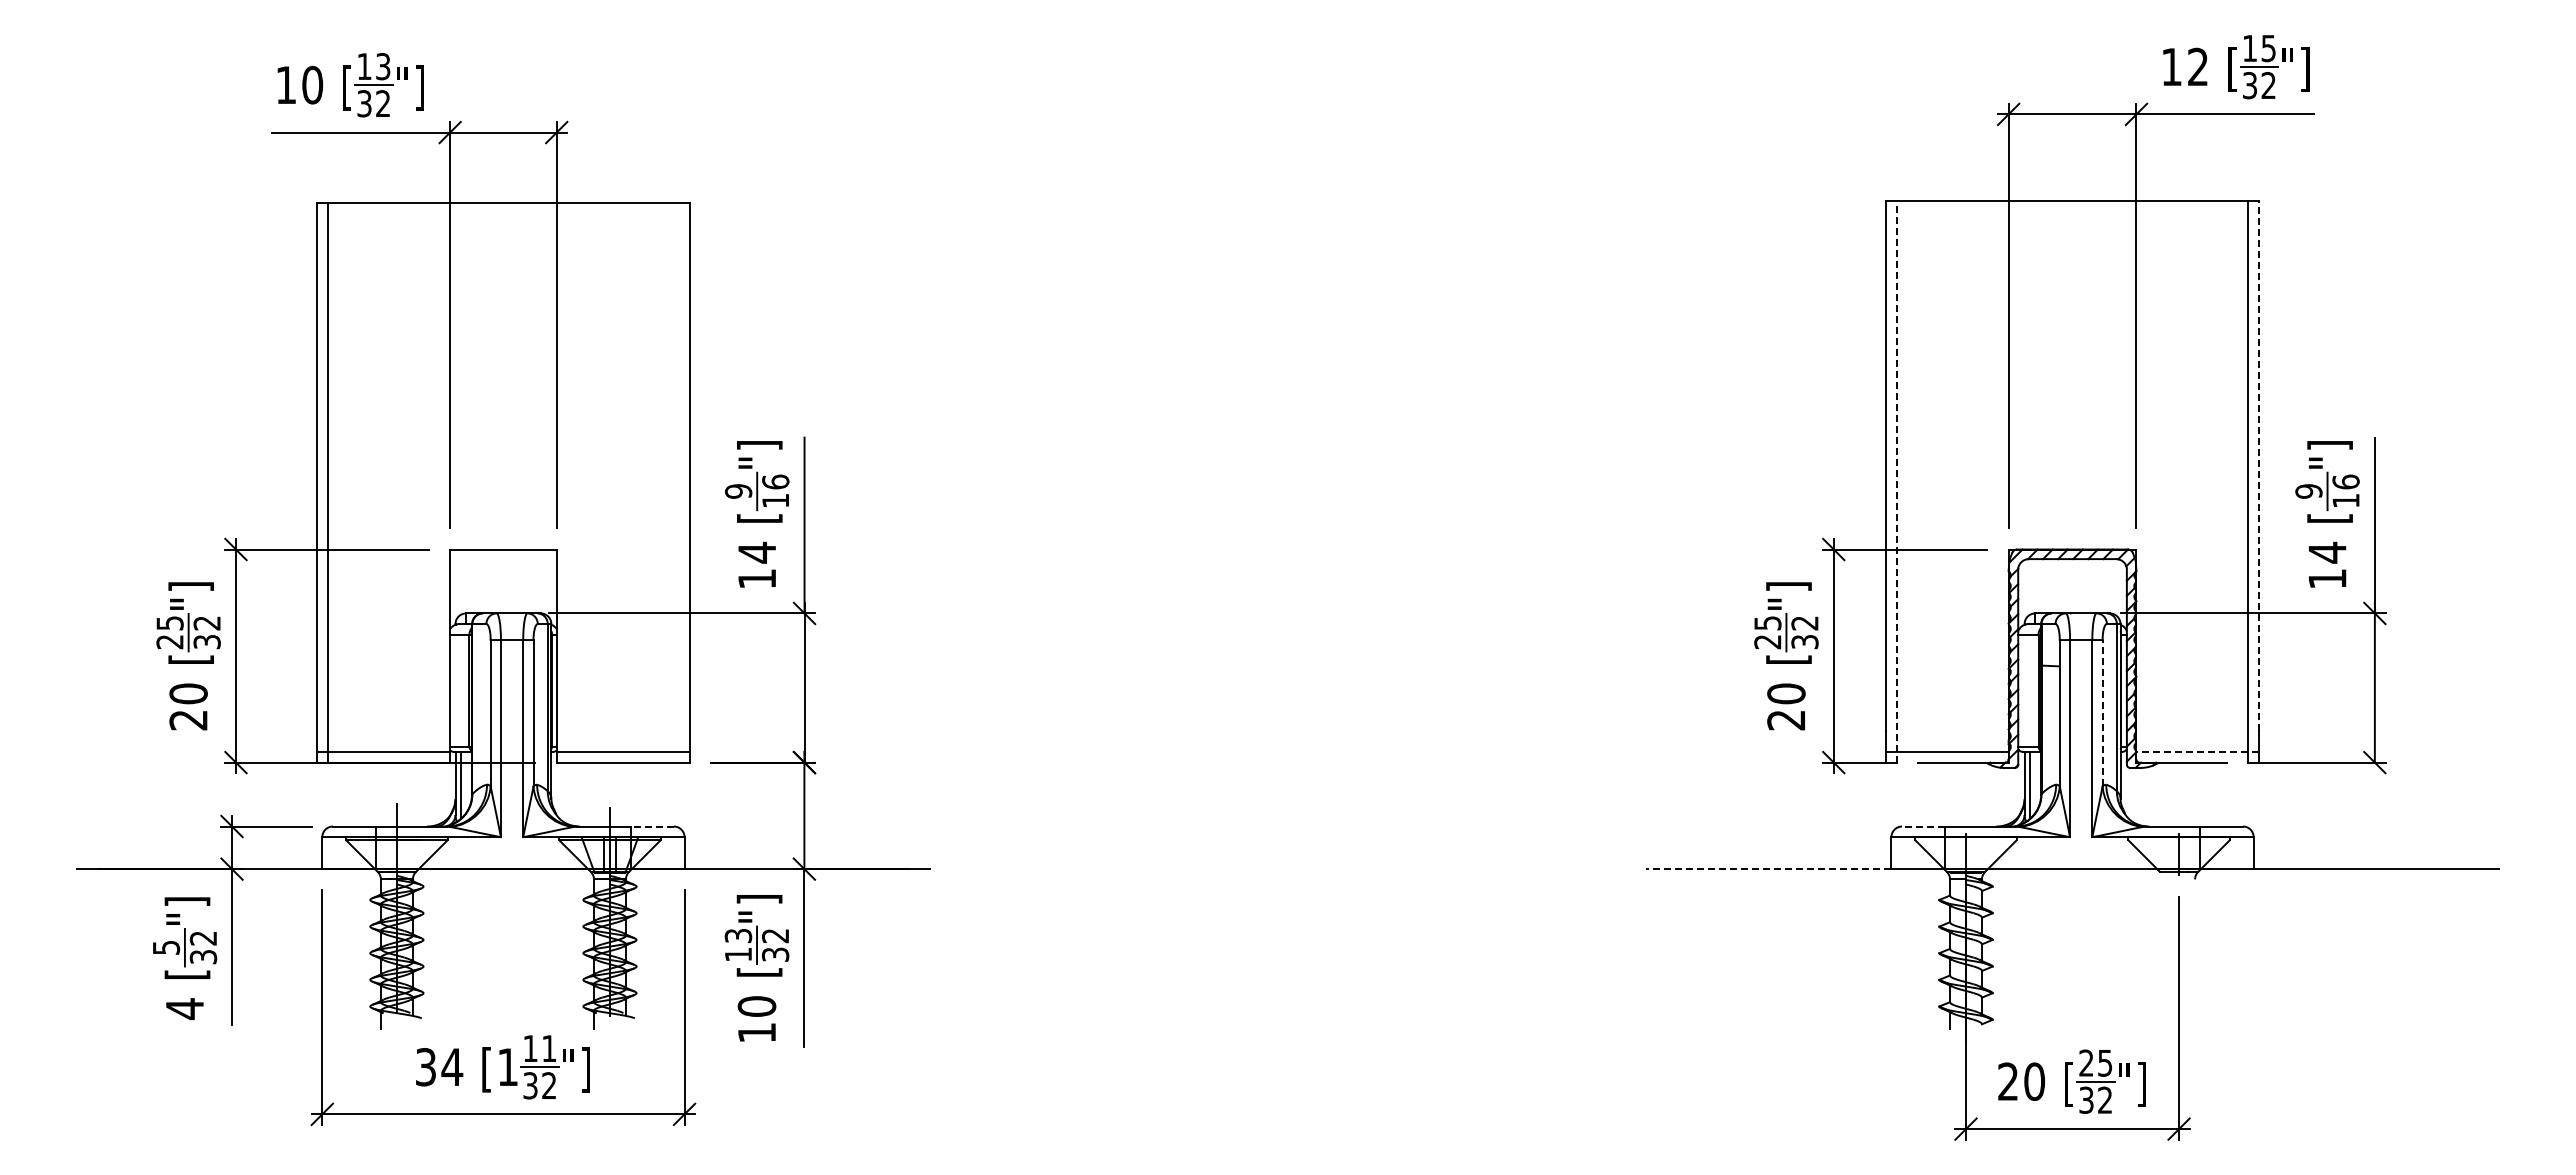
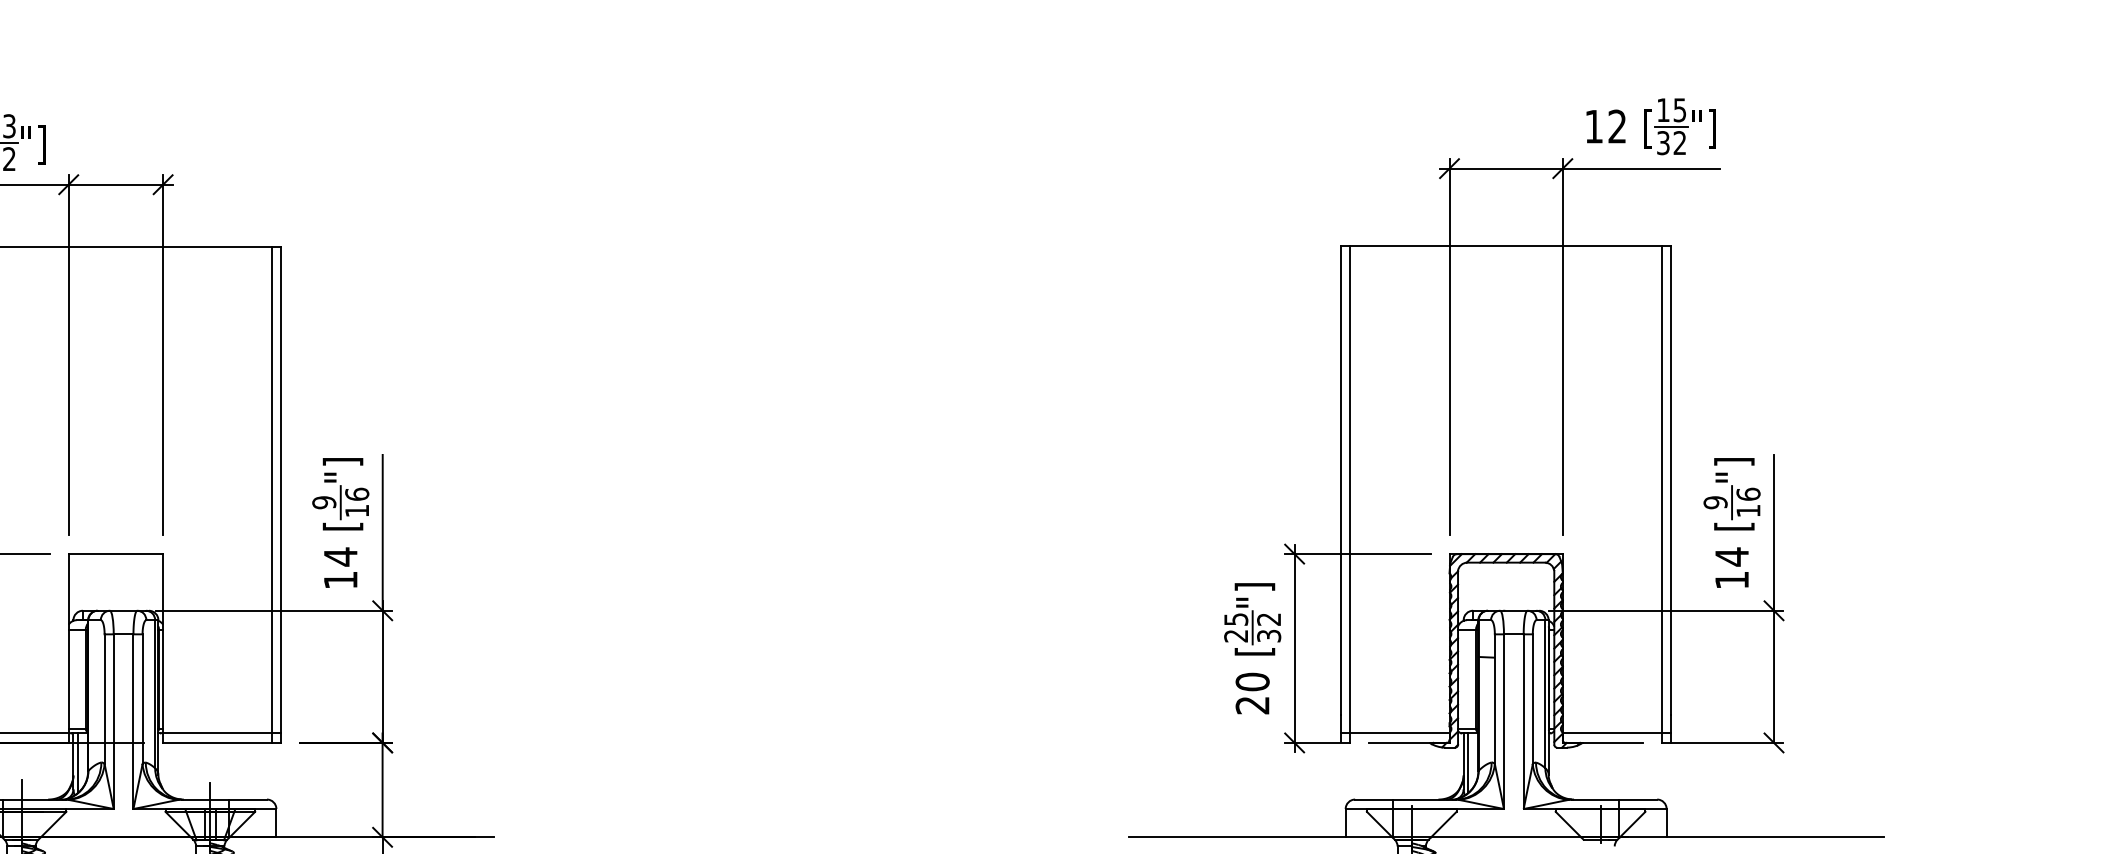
line: (2258, 466) -> (1670, 480), dashed -> solid
line: (679, 482) -> (271, 494), added
line: (1896, 482) -> (1350, 494), dashed -> solid
line: (2102, 712) -> (1532, 698), dashed -> solid
line: (2197, 751) -> (1616, 733), dashed -> solid
line: (652, 826) -> (248, 799), dashed -> solid
line: (1922, 826) -> (1373, 799), dashed -> solid
line: (1768, 869) -> (1236, 837), dashed -> solid

